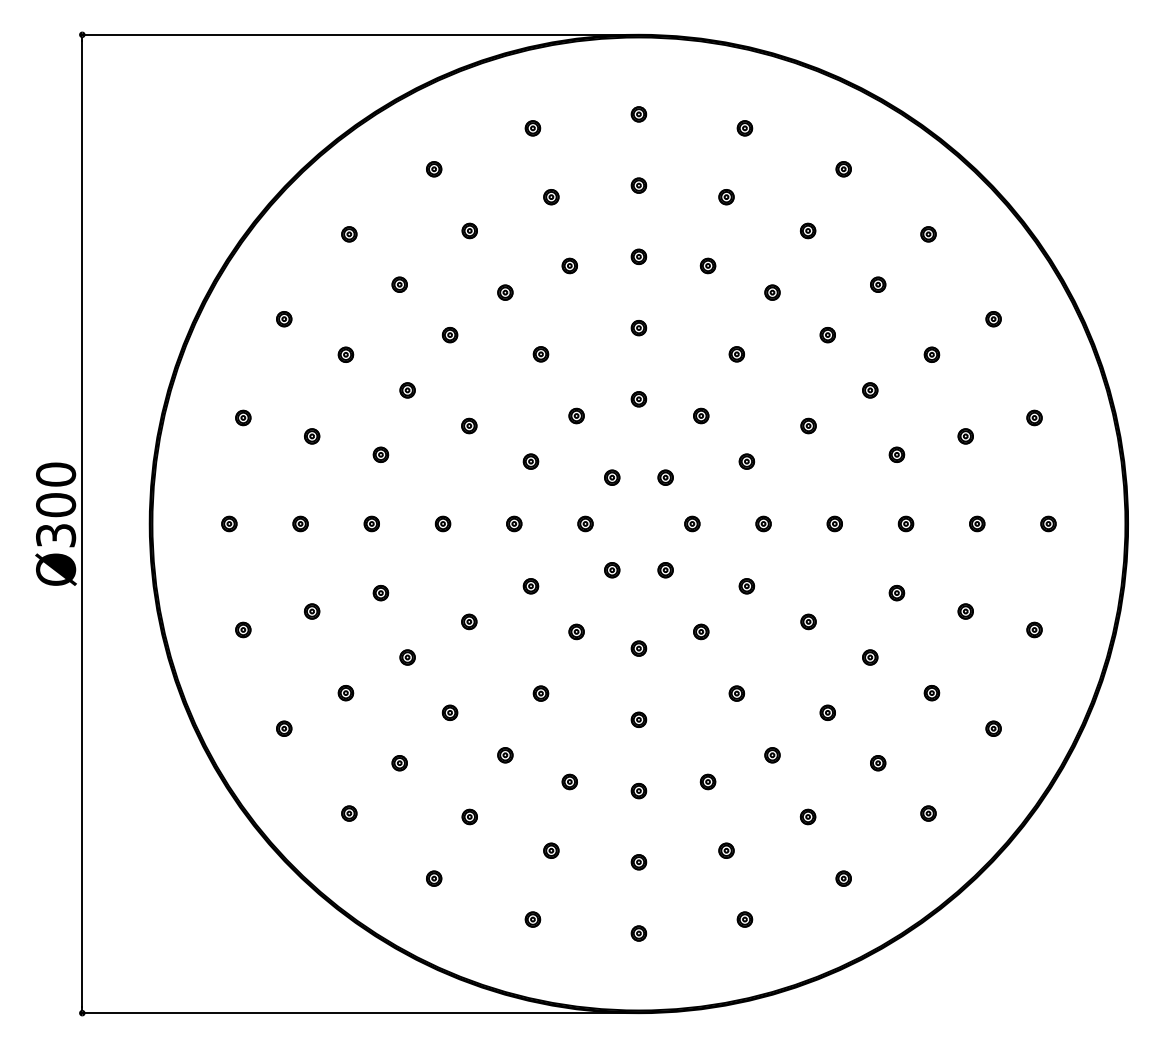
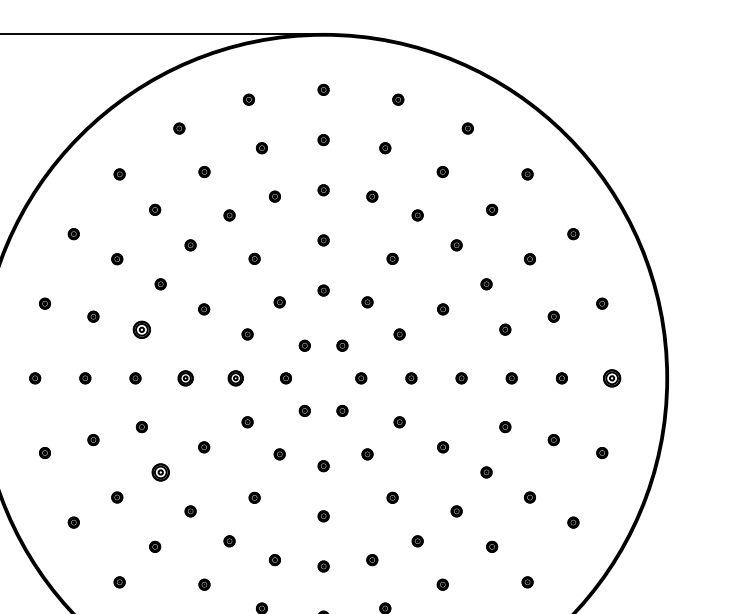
part: (380, 454) -> (141, 329), size x1.6
part: (442, 523) -> (185, 378), size x1.4
part: (514, 523) -> (235, 378), size x1.4
part: (1048, 523) -> (612, 378), size x1.6
part: (407, 657) -> (160, 472), size x1.6

